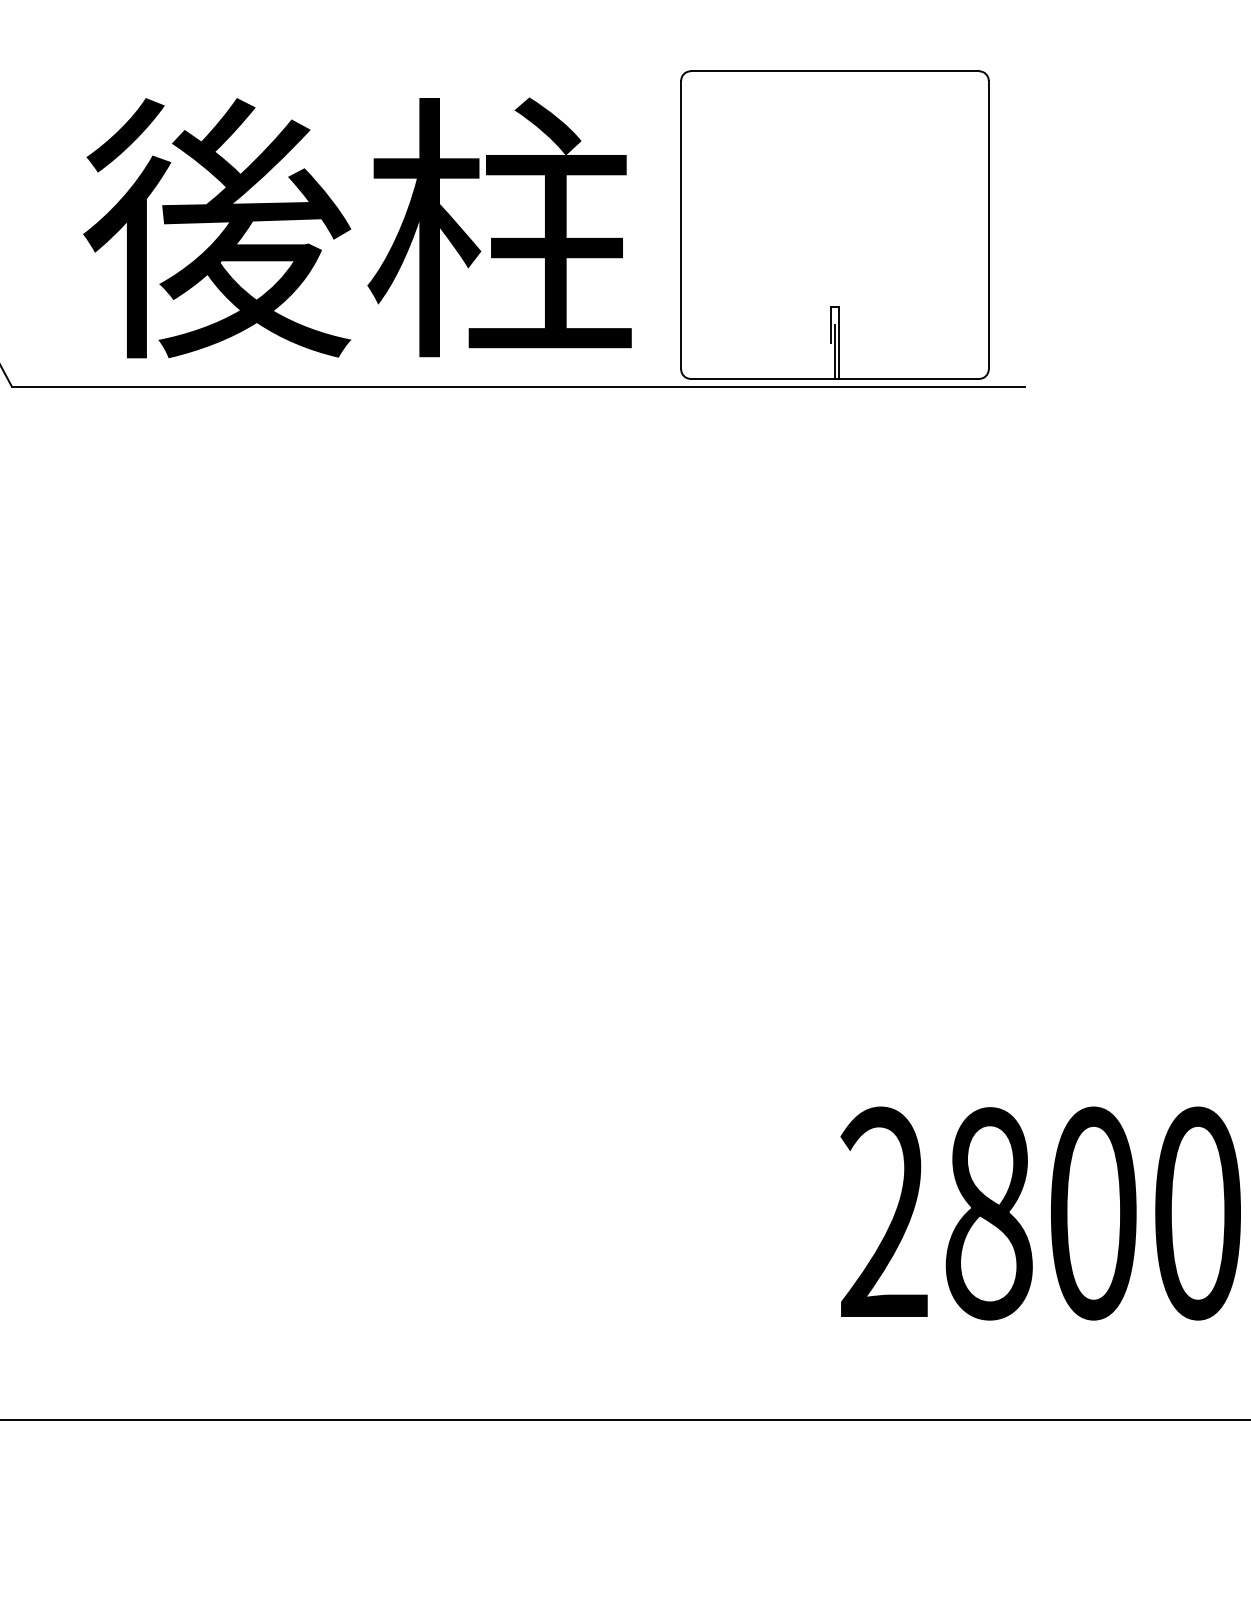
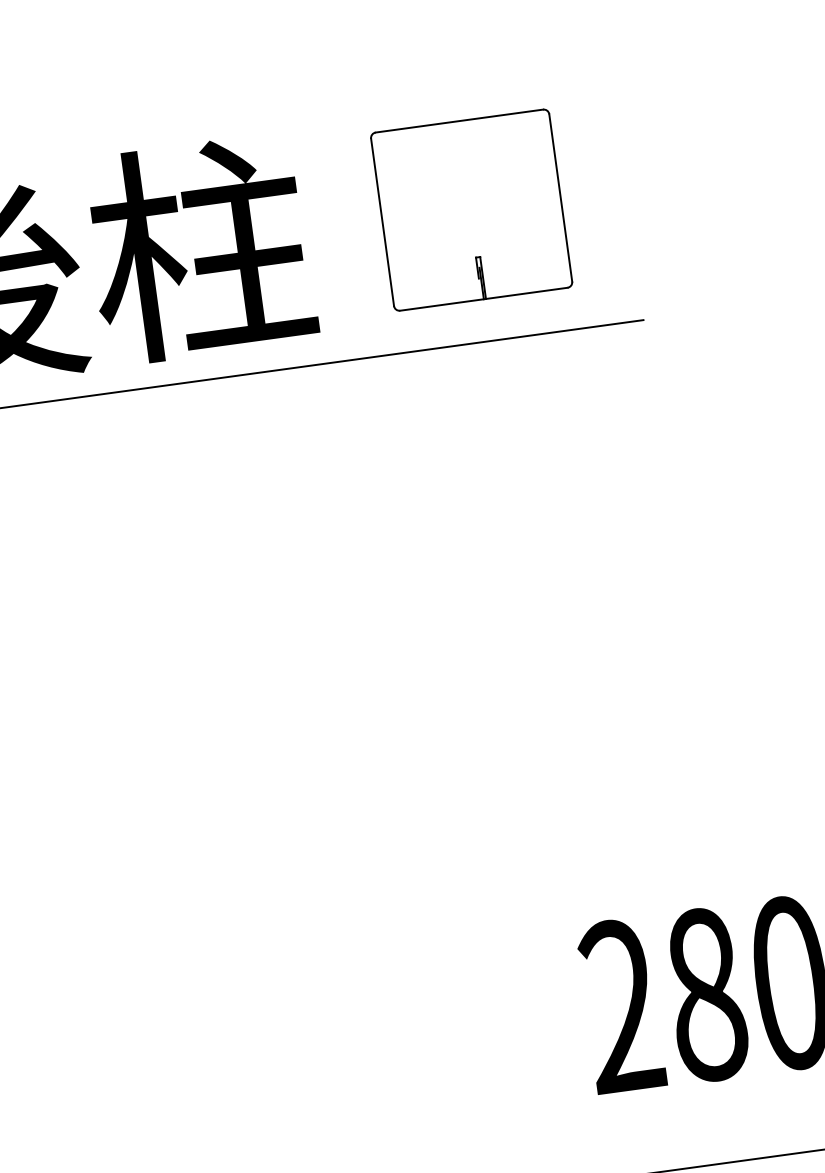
part: (834, 224) -> (471, 209), size x0.71

